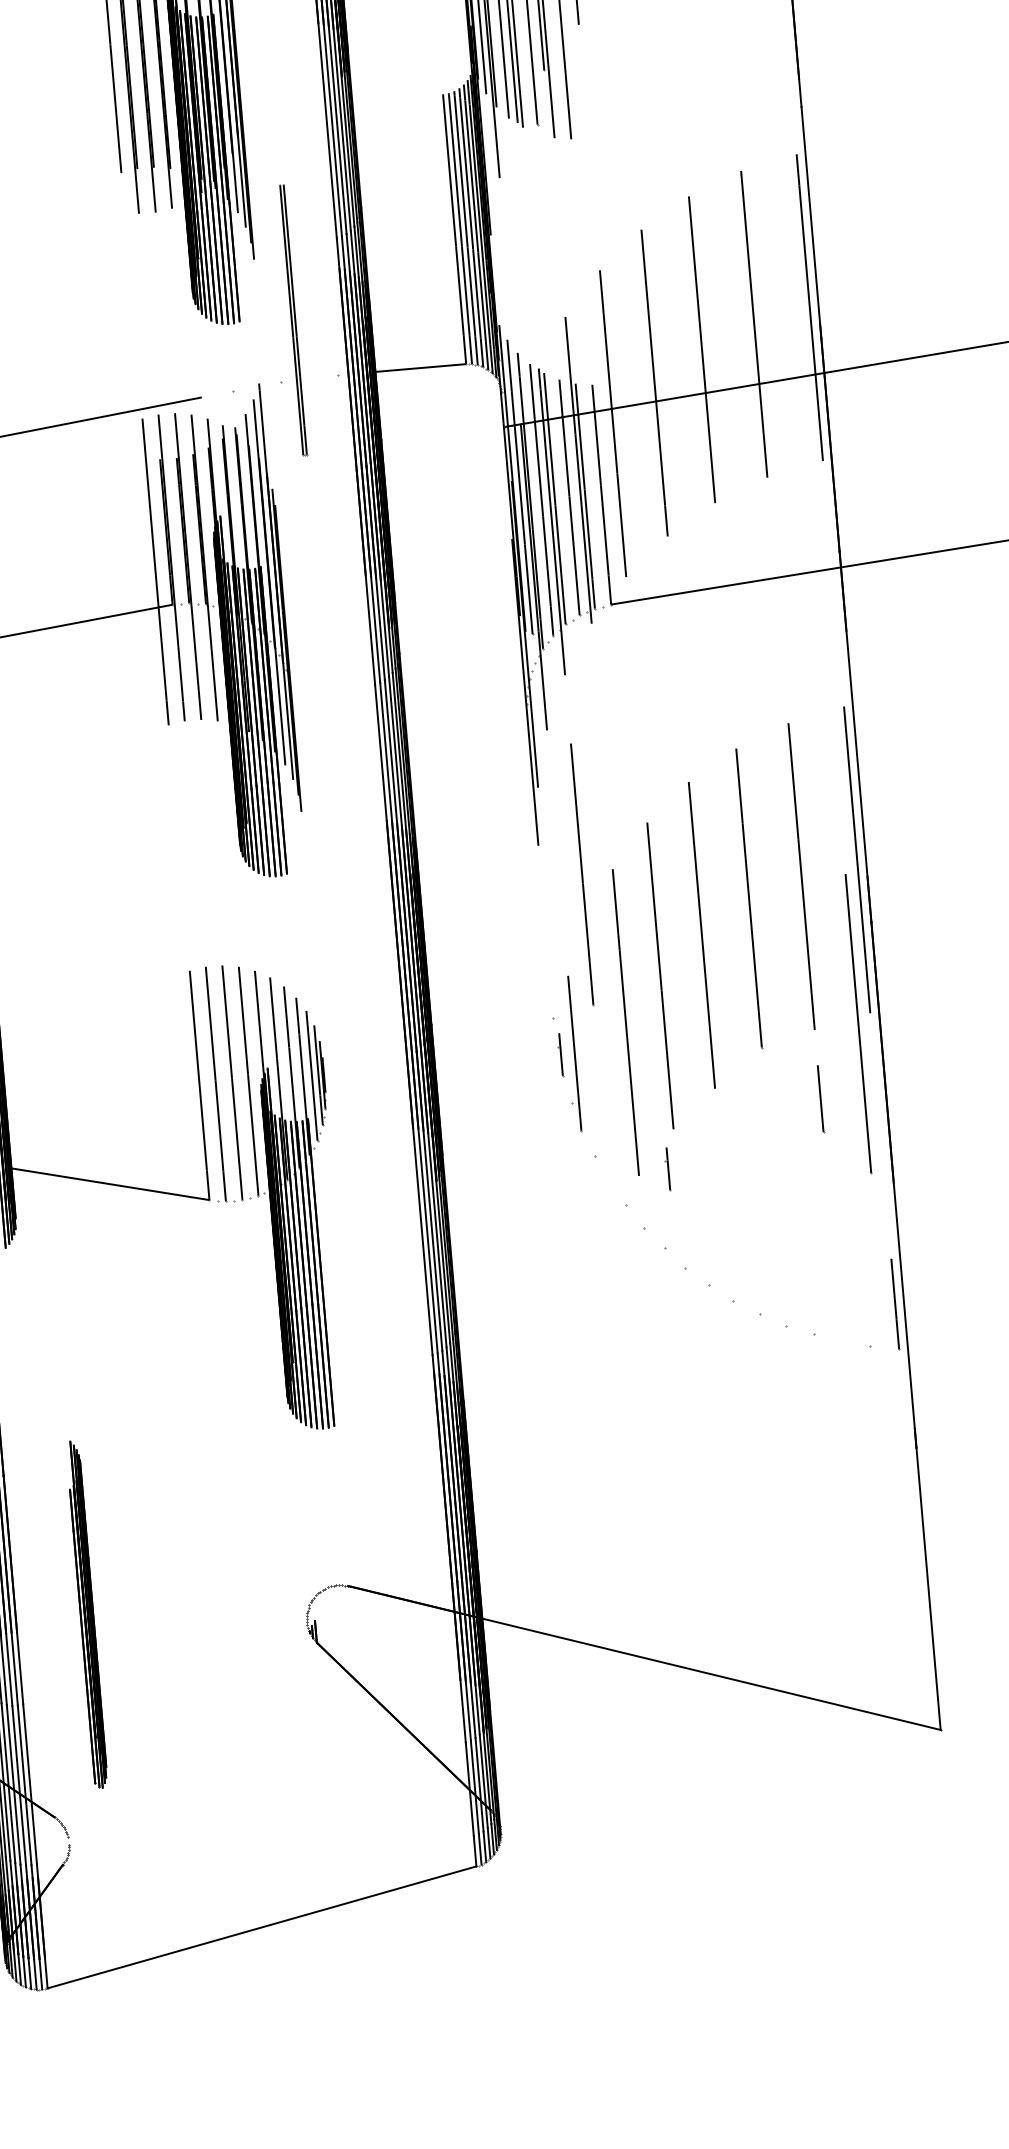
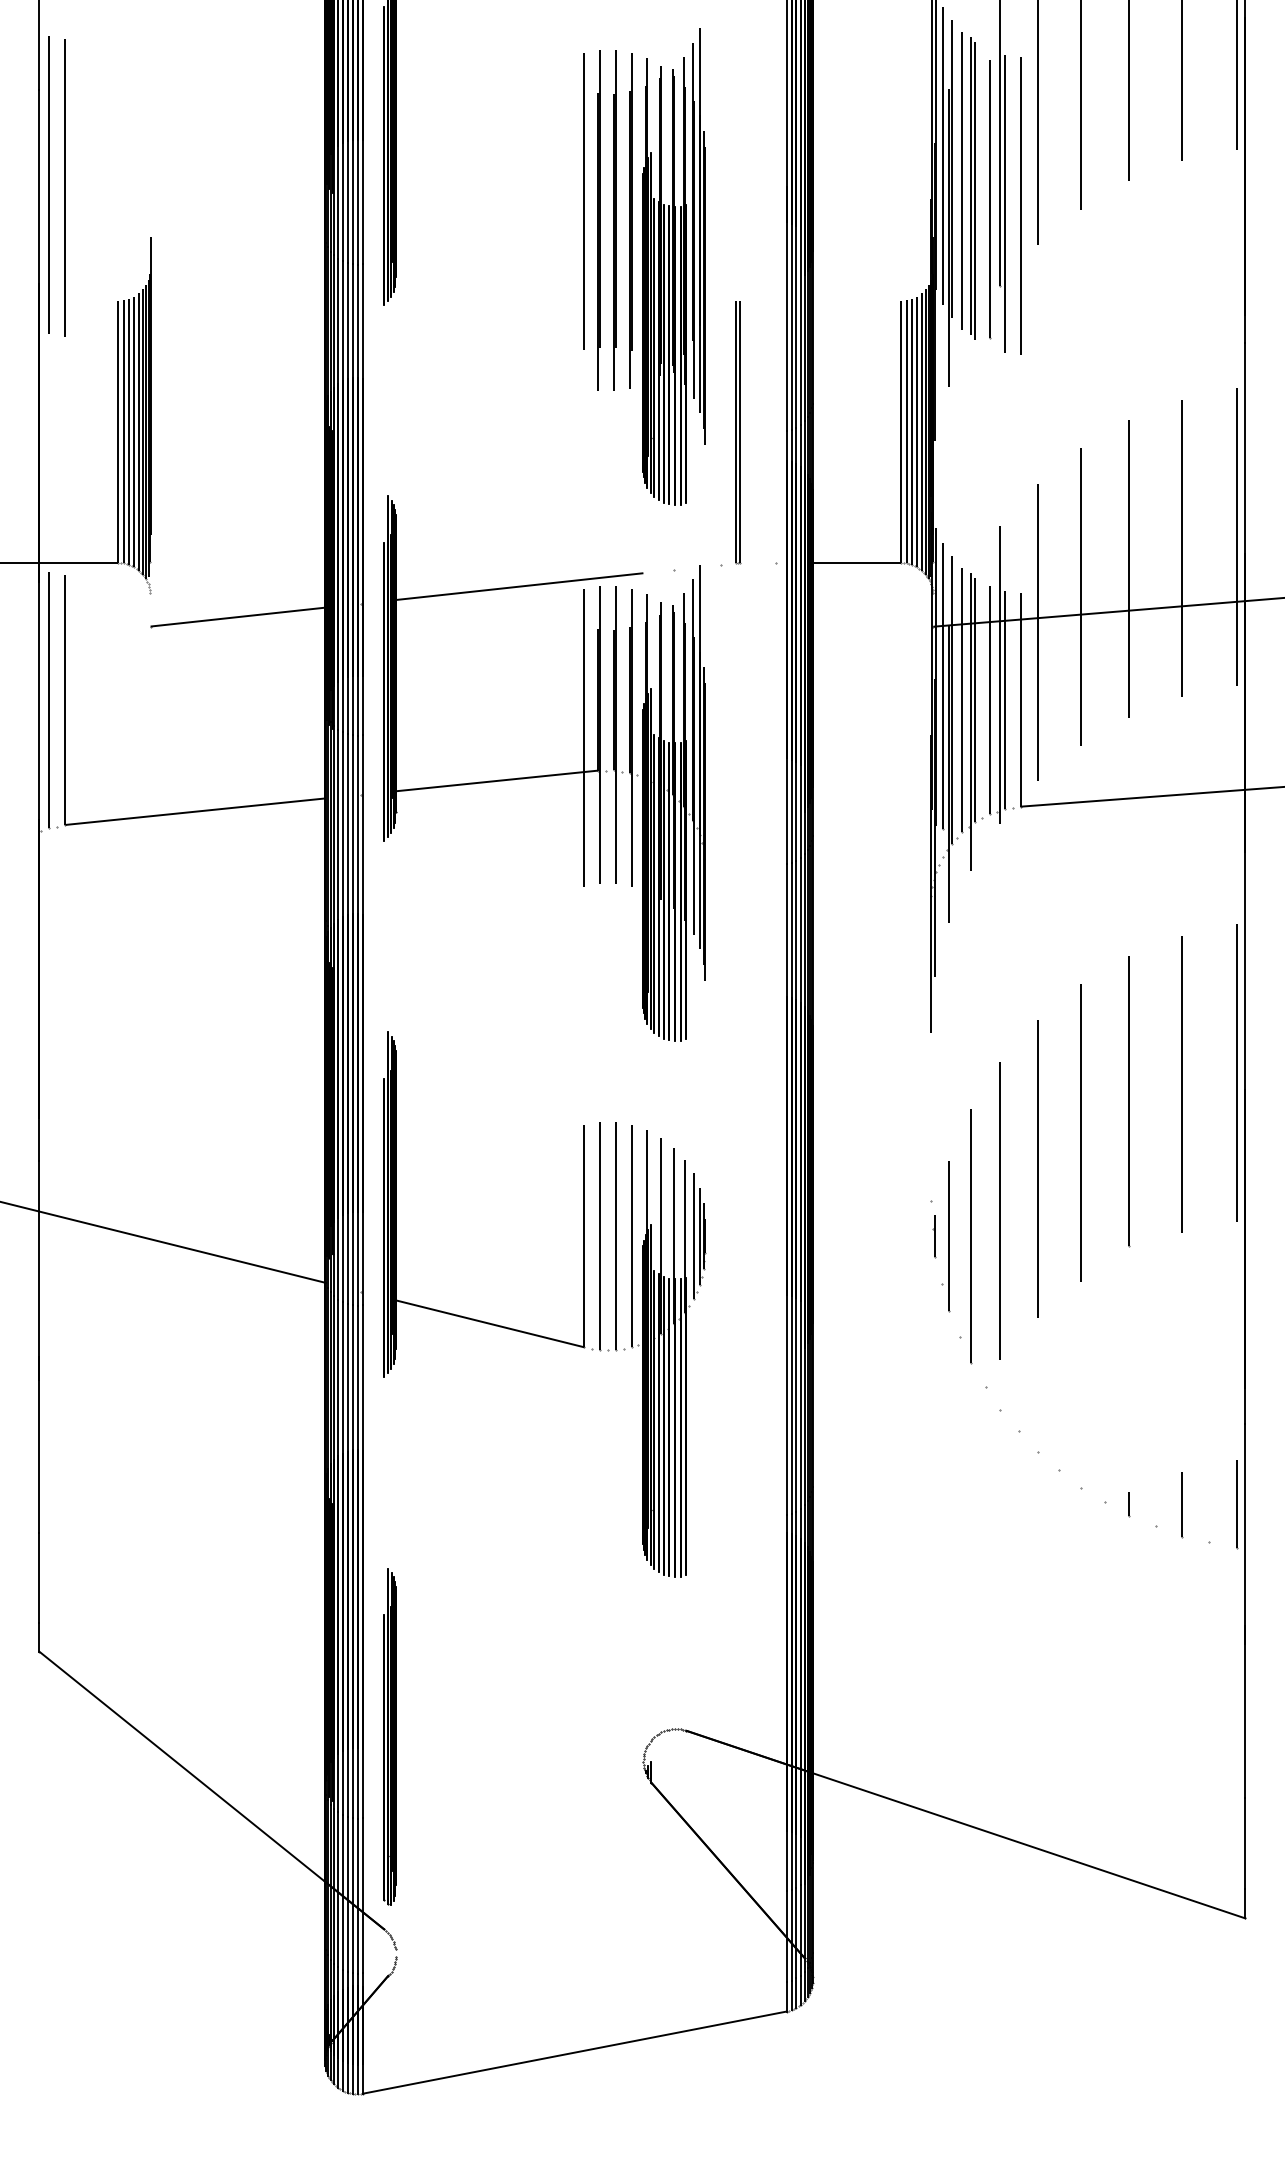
part: (293, 320) -> (738, 432), moved
line: (583, 874) -> (971, 1236), moved
line: (858, 1024) -> (1224, 1231), removed
line: (821, 1100) -> (1182, 1505), moved
part: (667, 1169) -> (1028, 1355), removed
line: (784, 1312) -> (1129, 1503), added
part: (86, 1614) -> (389, 1736), moved

